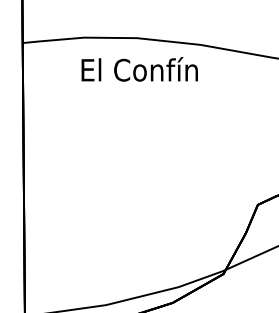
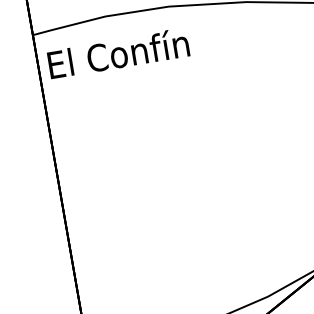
text: (139, 69) -> (118, 53), moved

